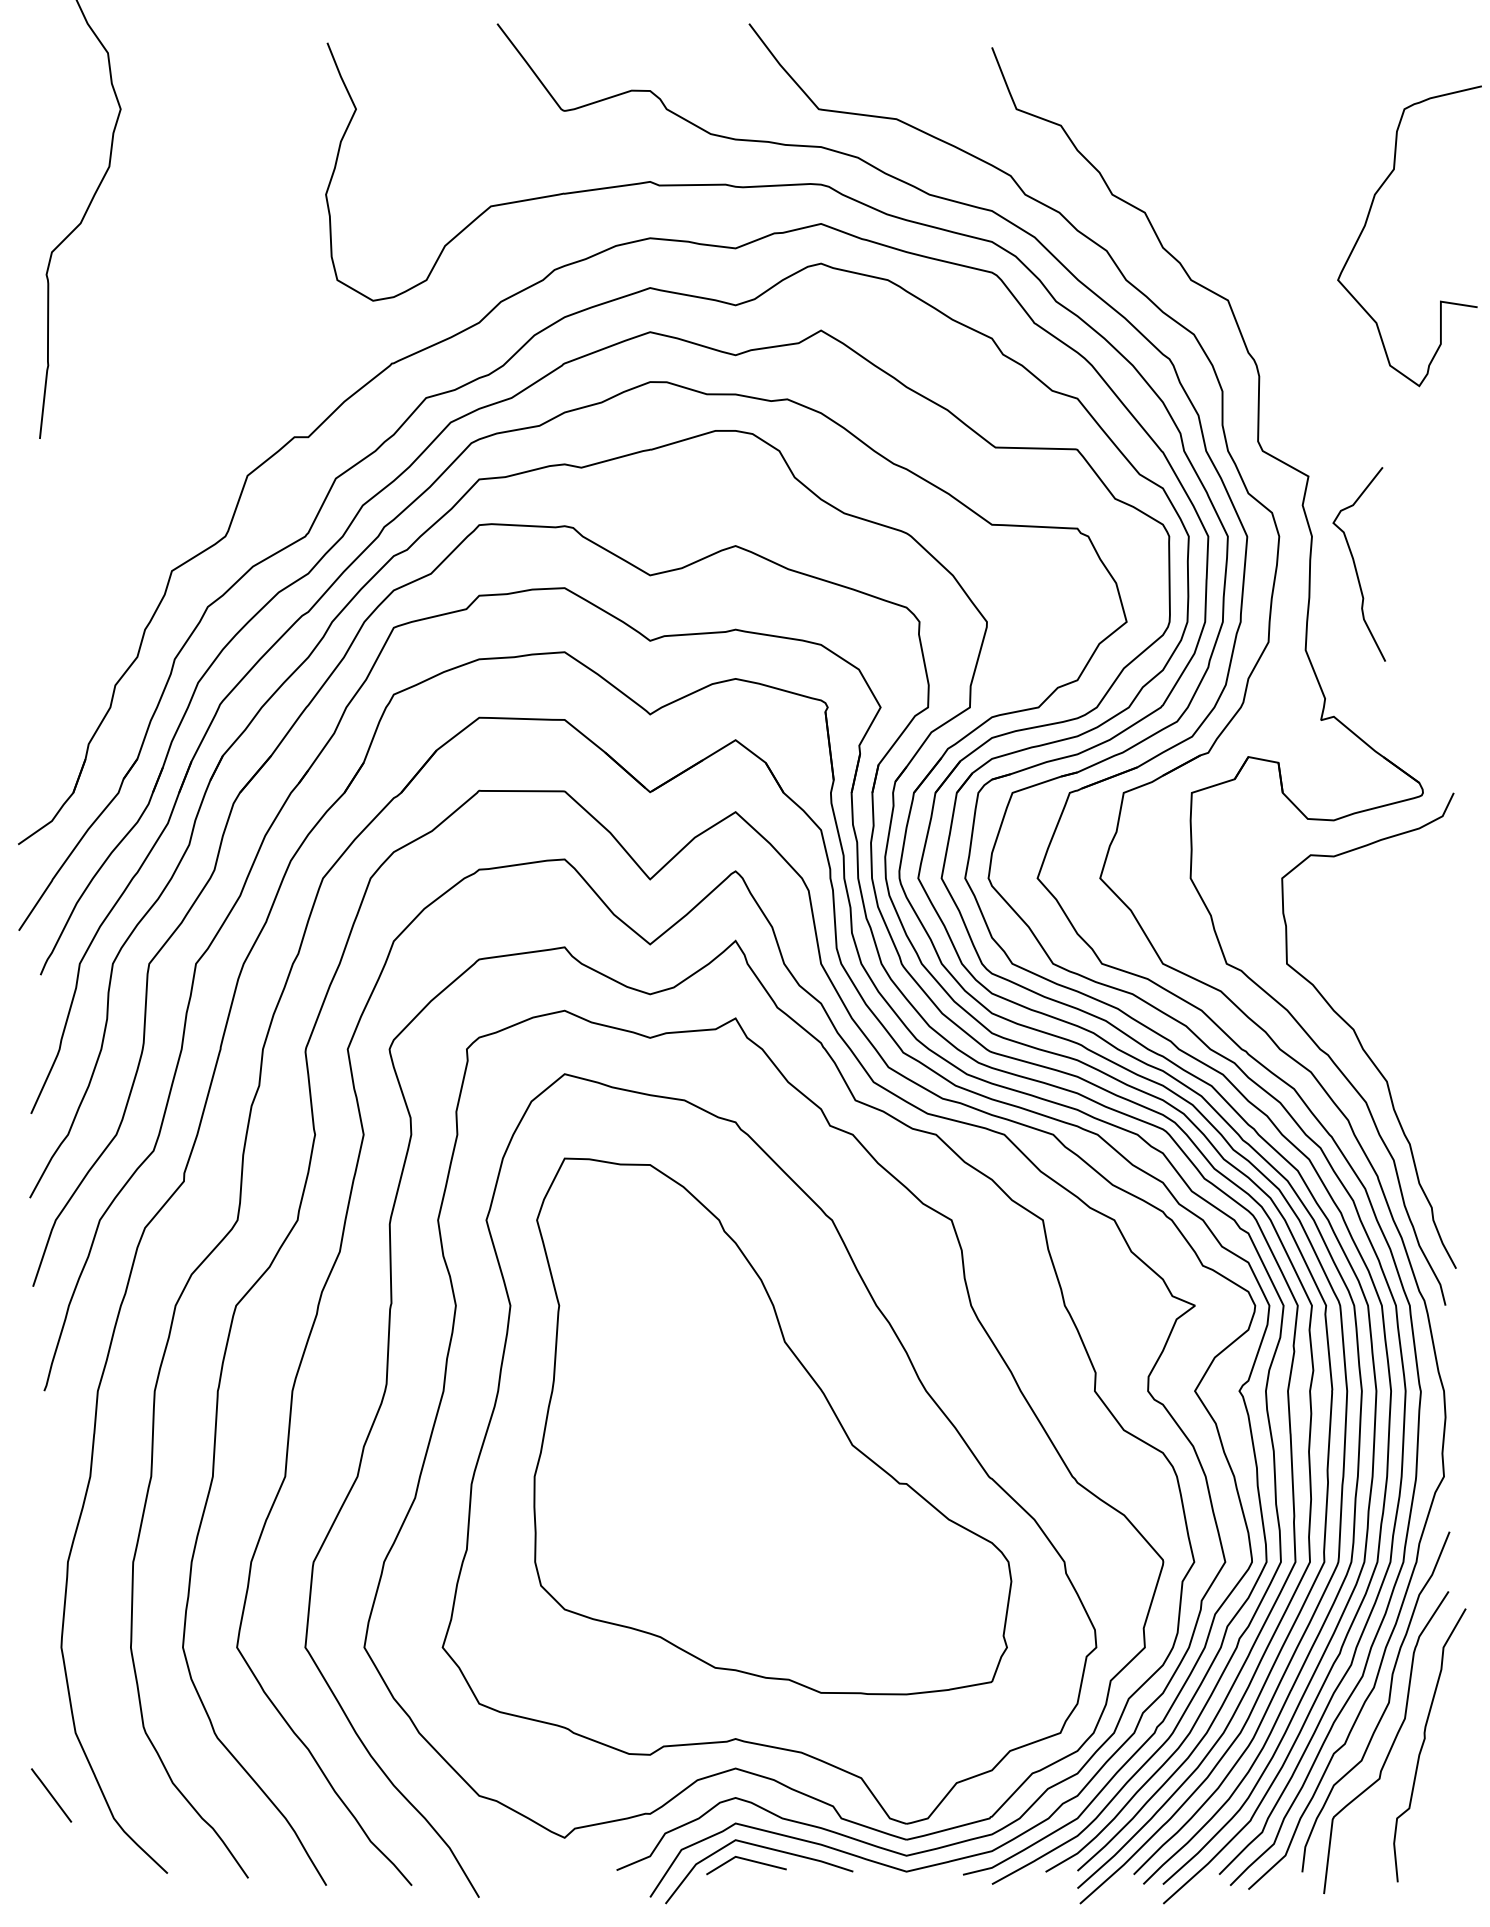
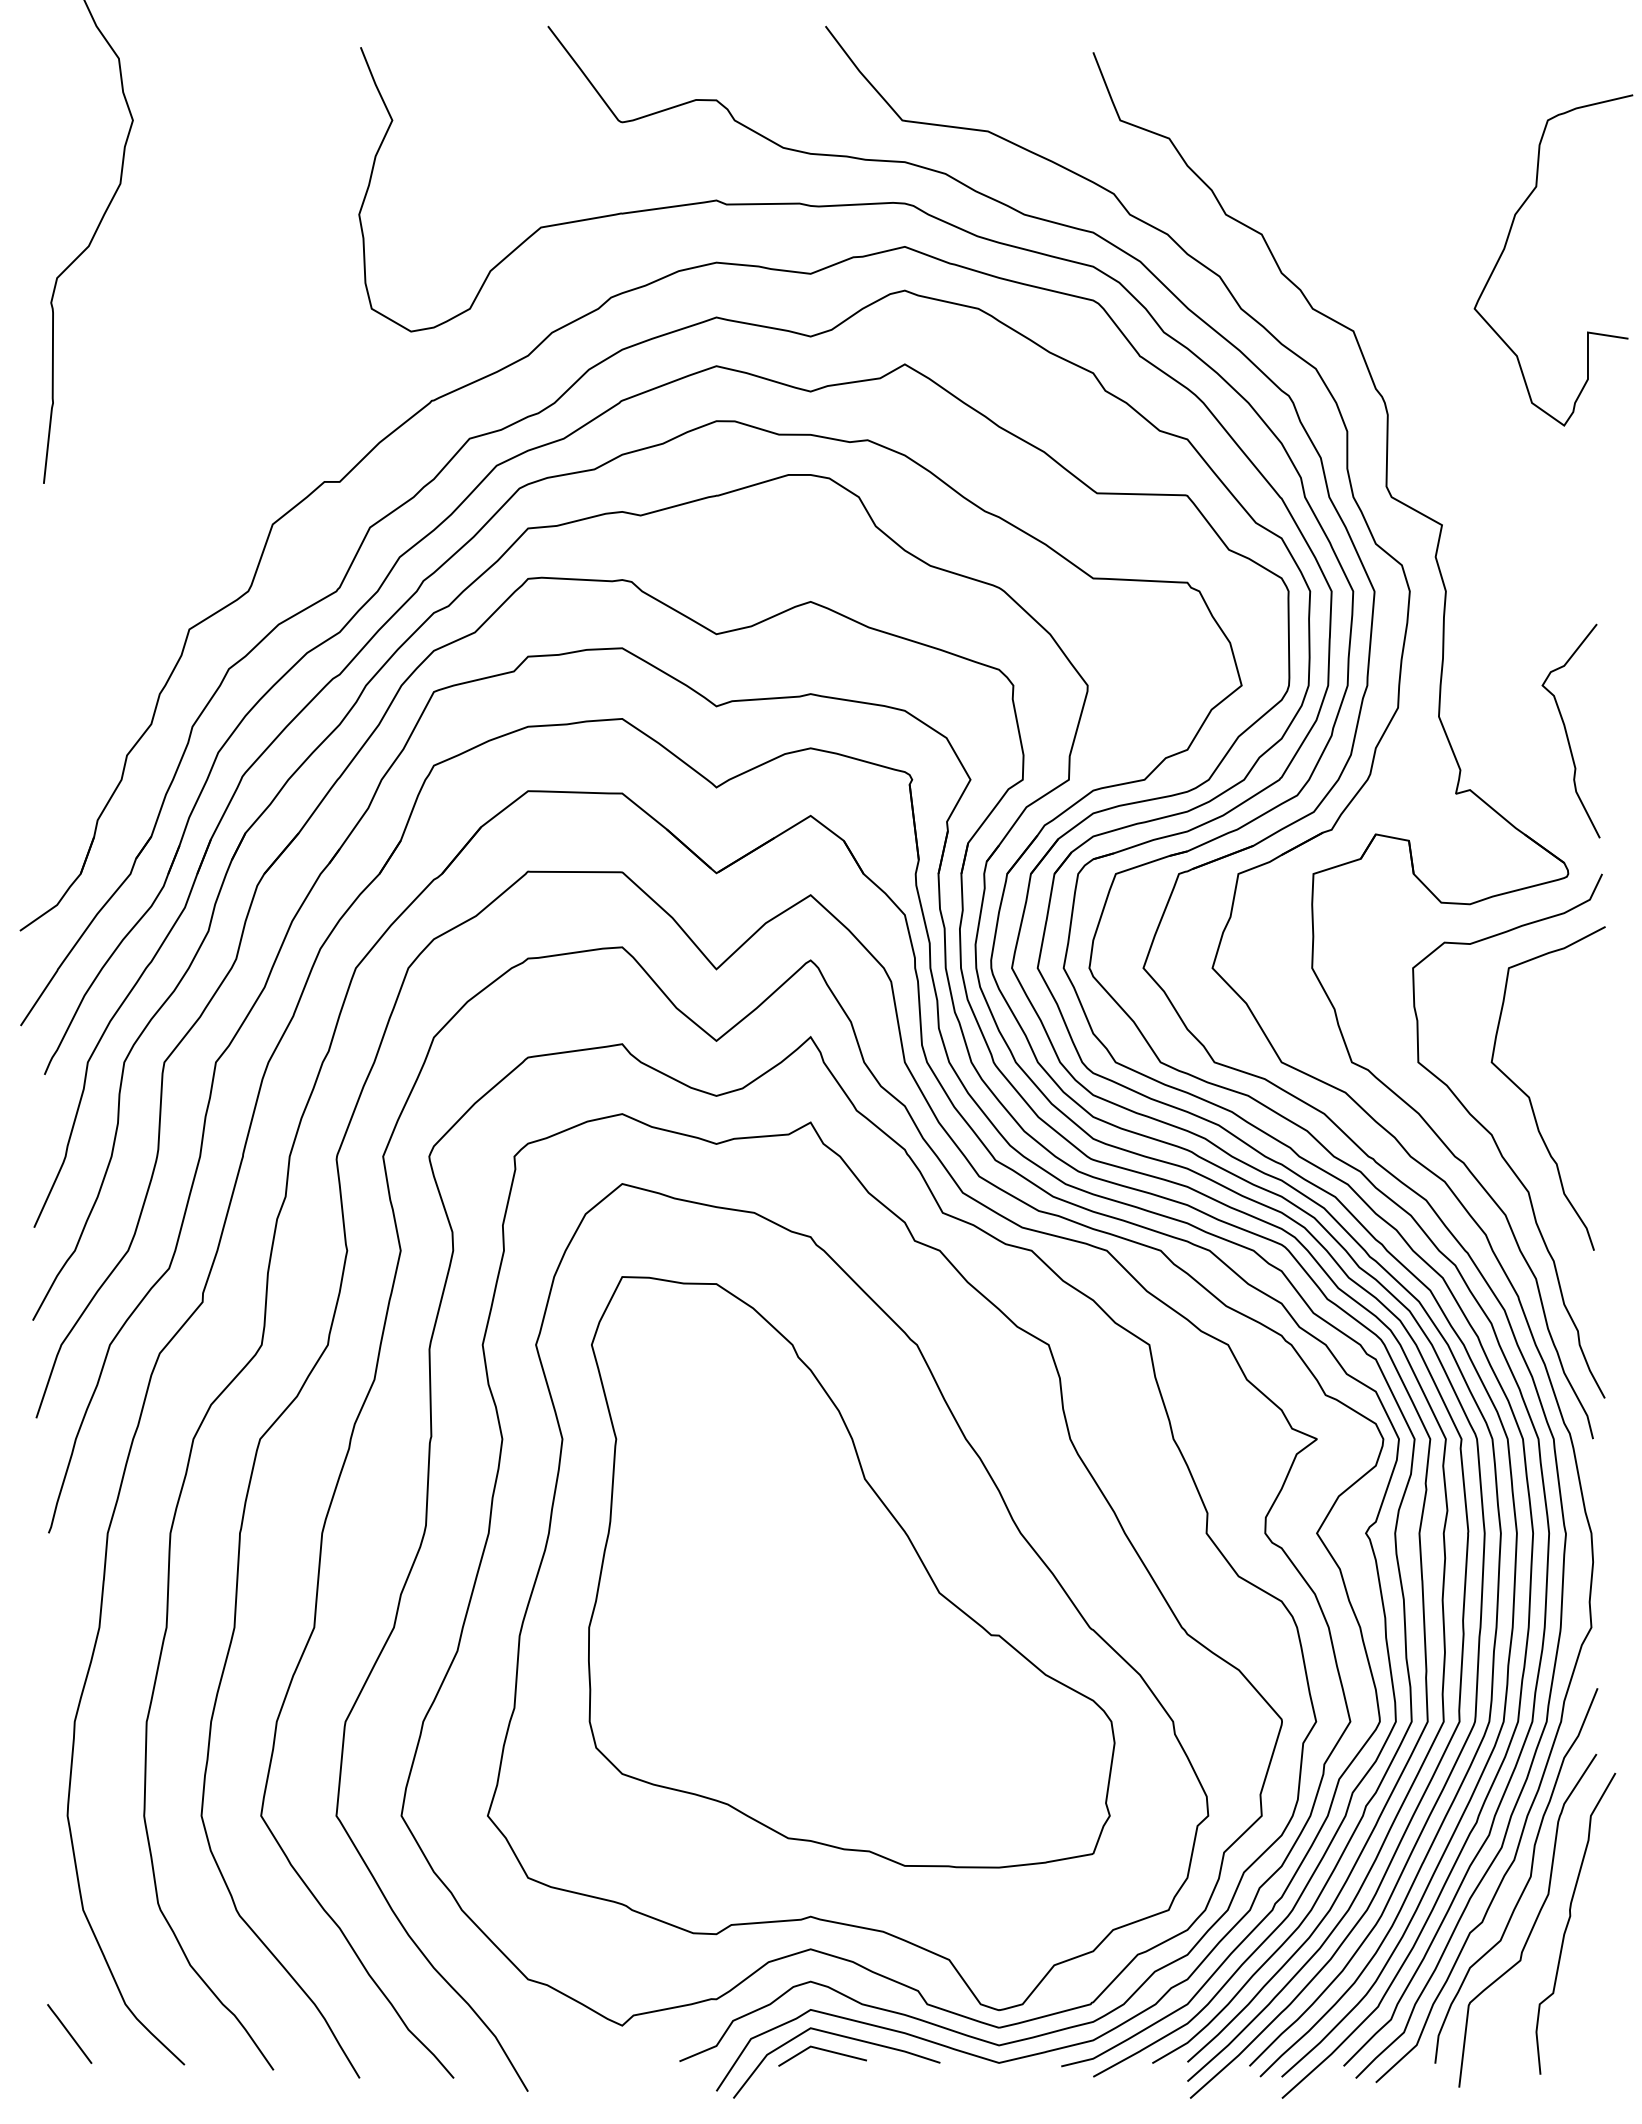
curve: (1356, 565) -> (1567, 732), moved
curve: (1387, 994) -> (1529, 1096), added
line: (51, 1795) -> (69, 2033), moved

